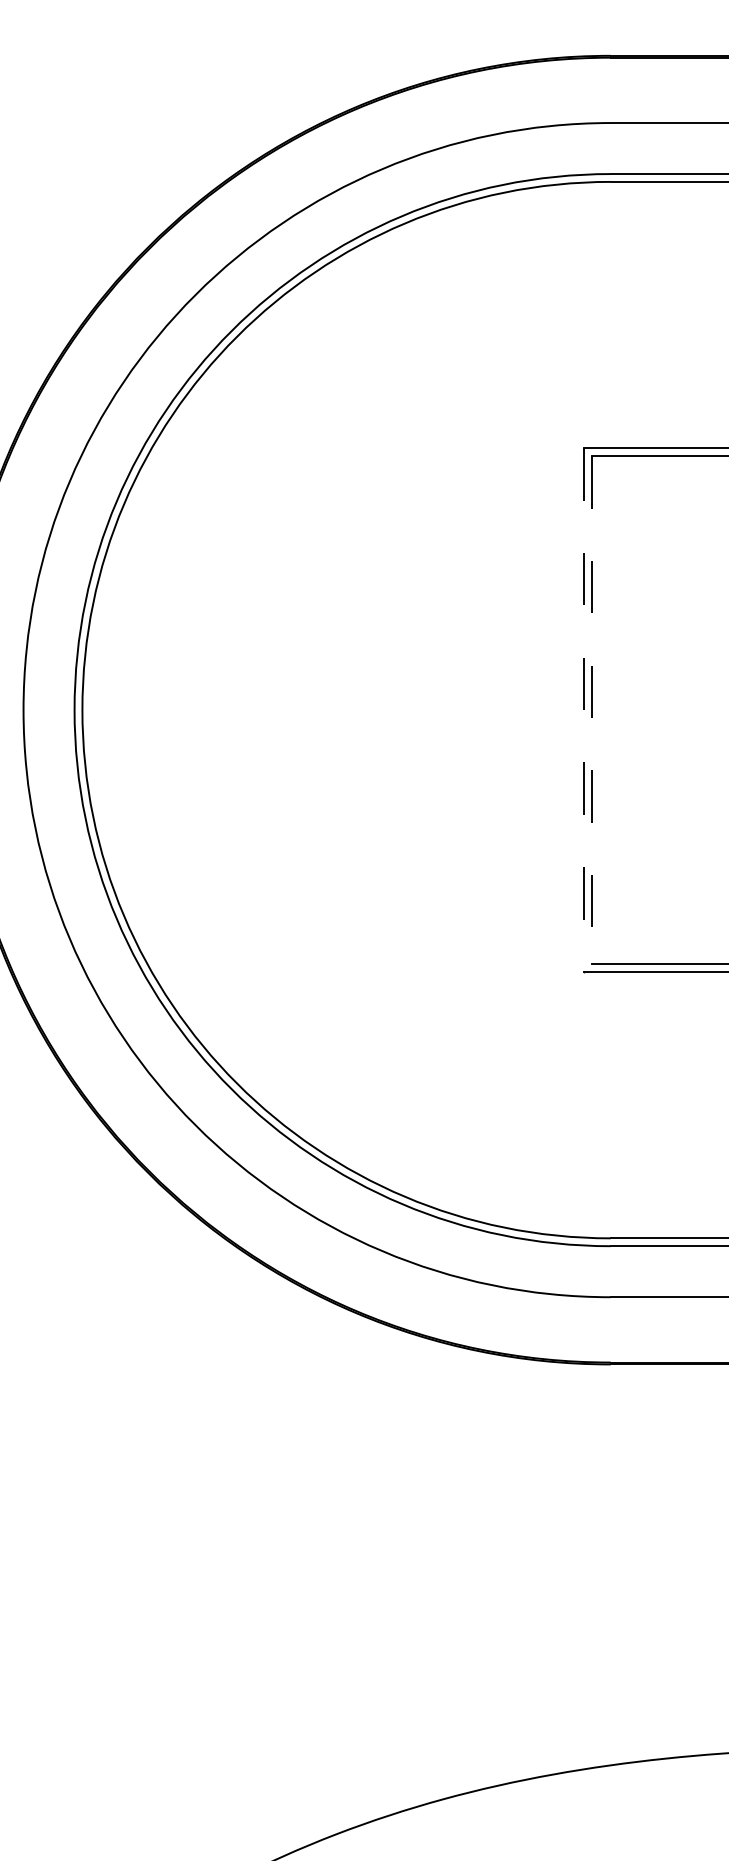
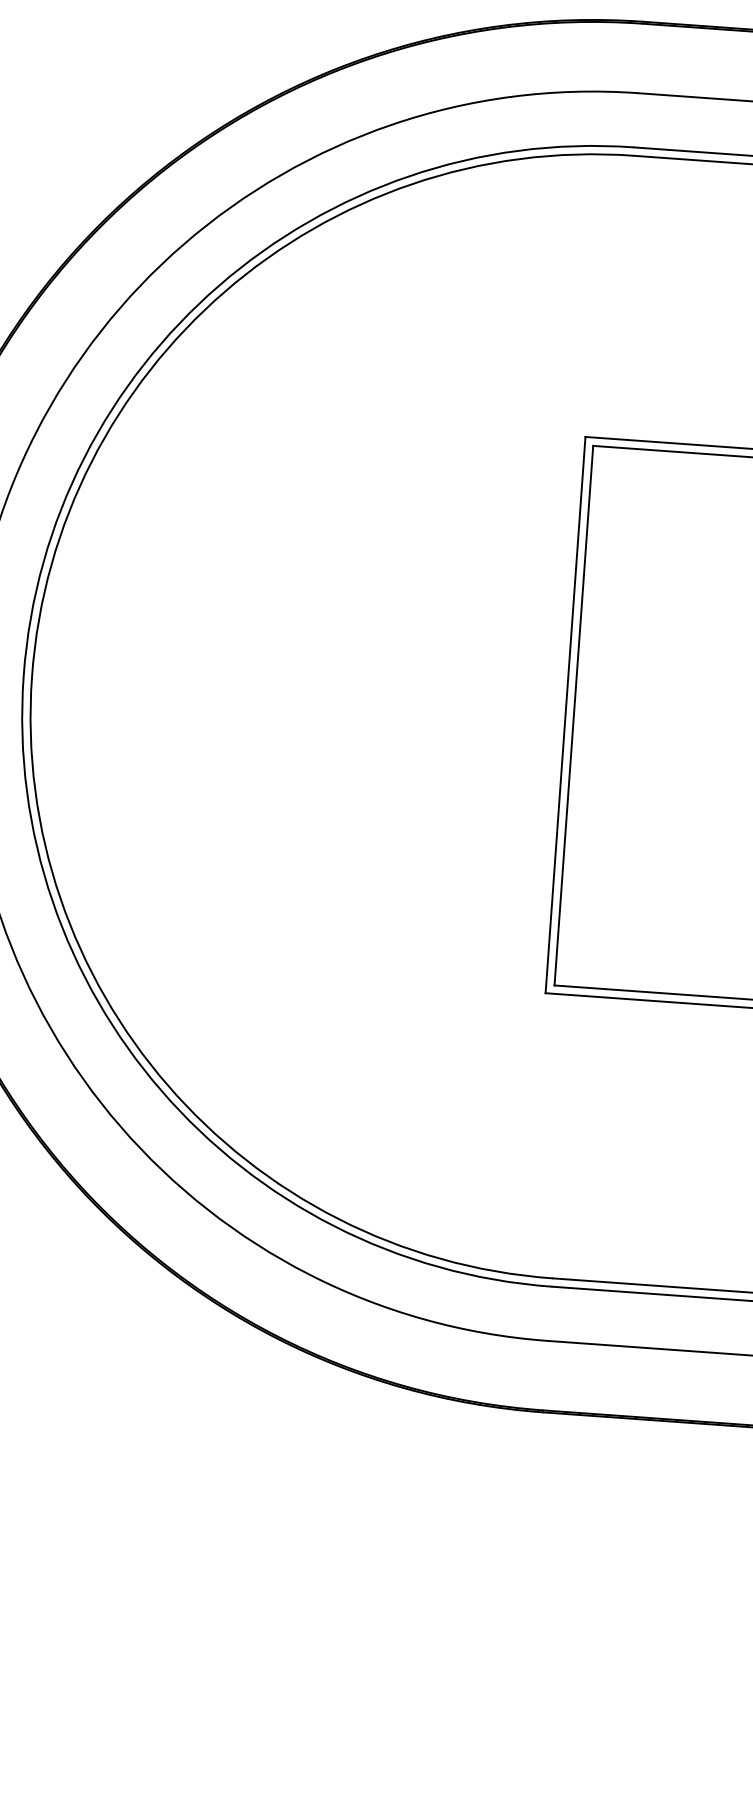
line: (584, 710) -> (565, 715), dashed -> solid
line: (592, 710) -> (574, 716), dashed -> solid

